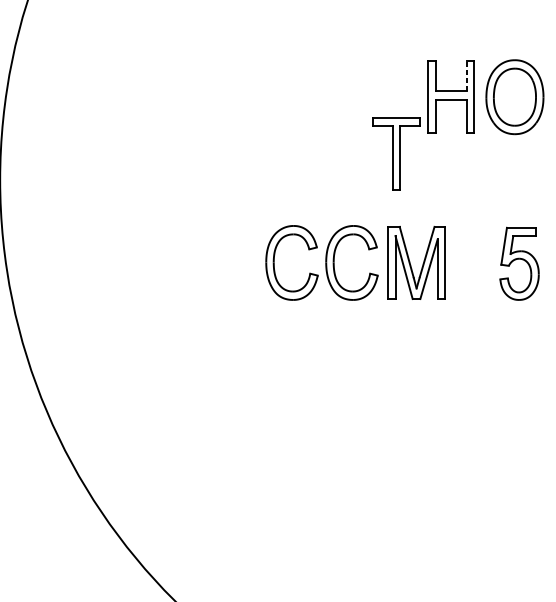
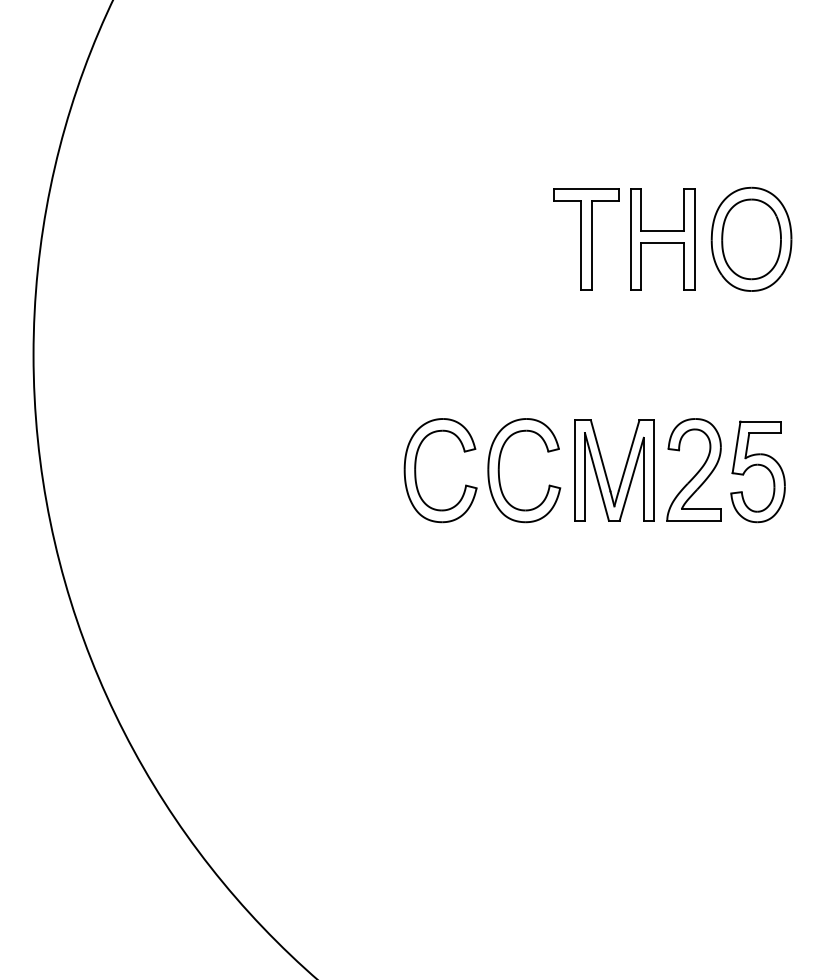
line: (466, 76) -> (684, 210), dashed -> solid
part: (396, 153) -> (586, 239), moved
part: (473, 262) -> (693, 469), added

